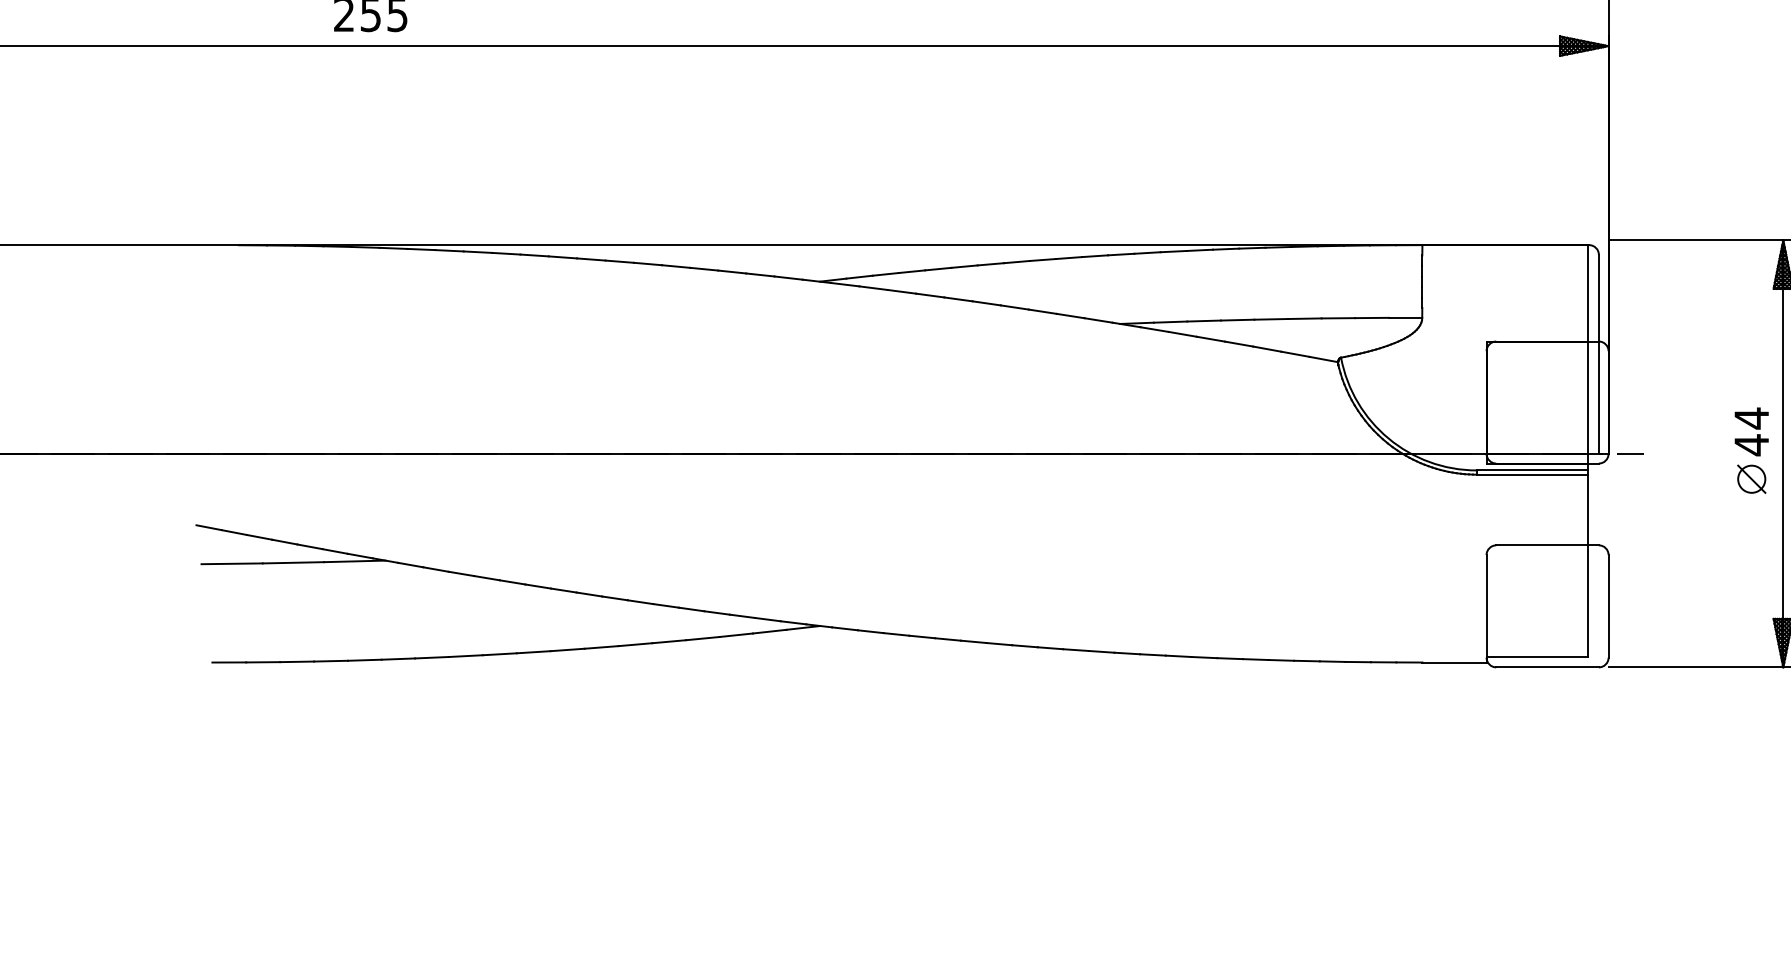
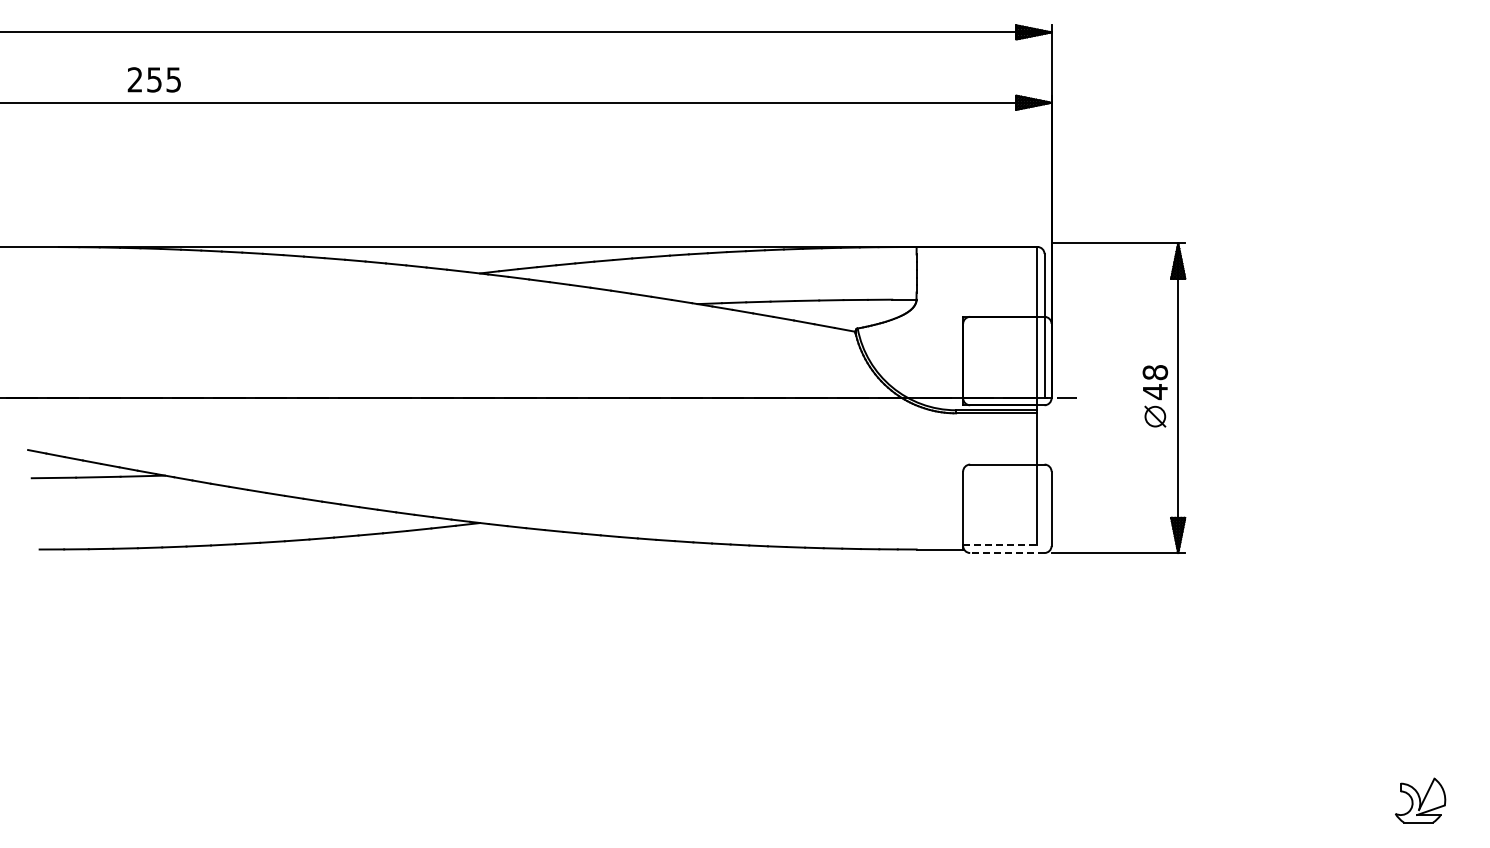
text: (1751, 418) -> (1155, 372), 44 -> 48
line: (1536, 657) -> (999, 545), solid -> dashed
line: (1546, 668) -> (1006, 553), solid -> dashed

